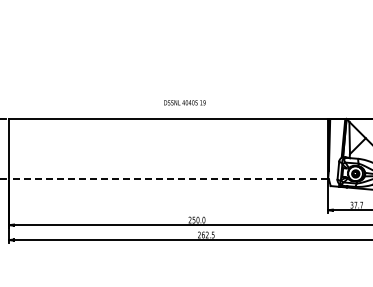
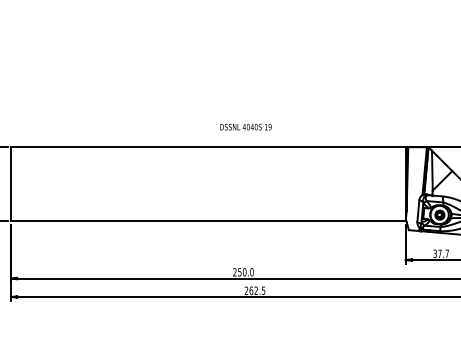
text: (184, 102) -> (245, 126), moved
line: (168, 178) -> (208, 220), dashed -> solid

